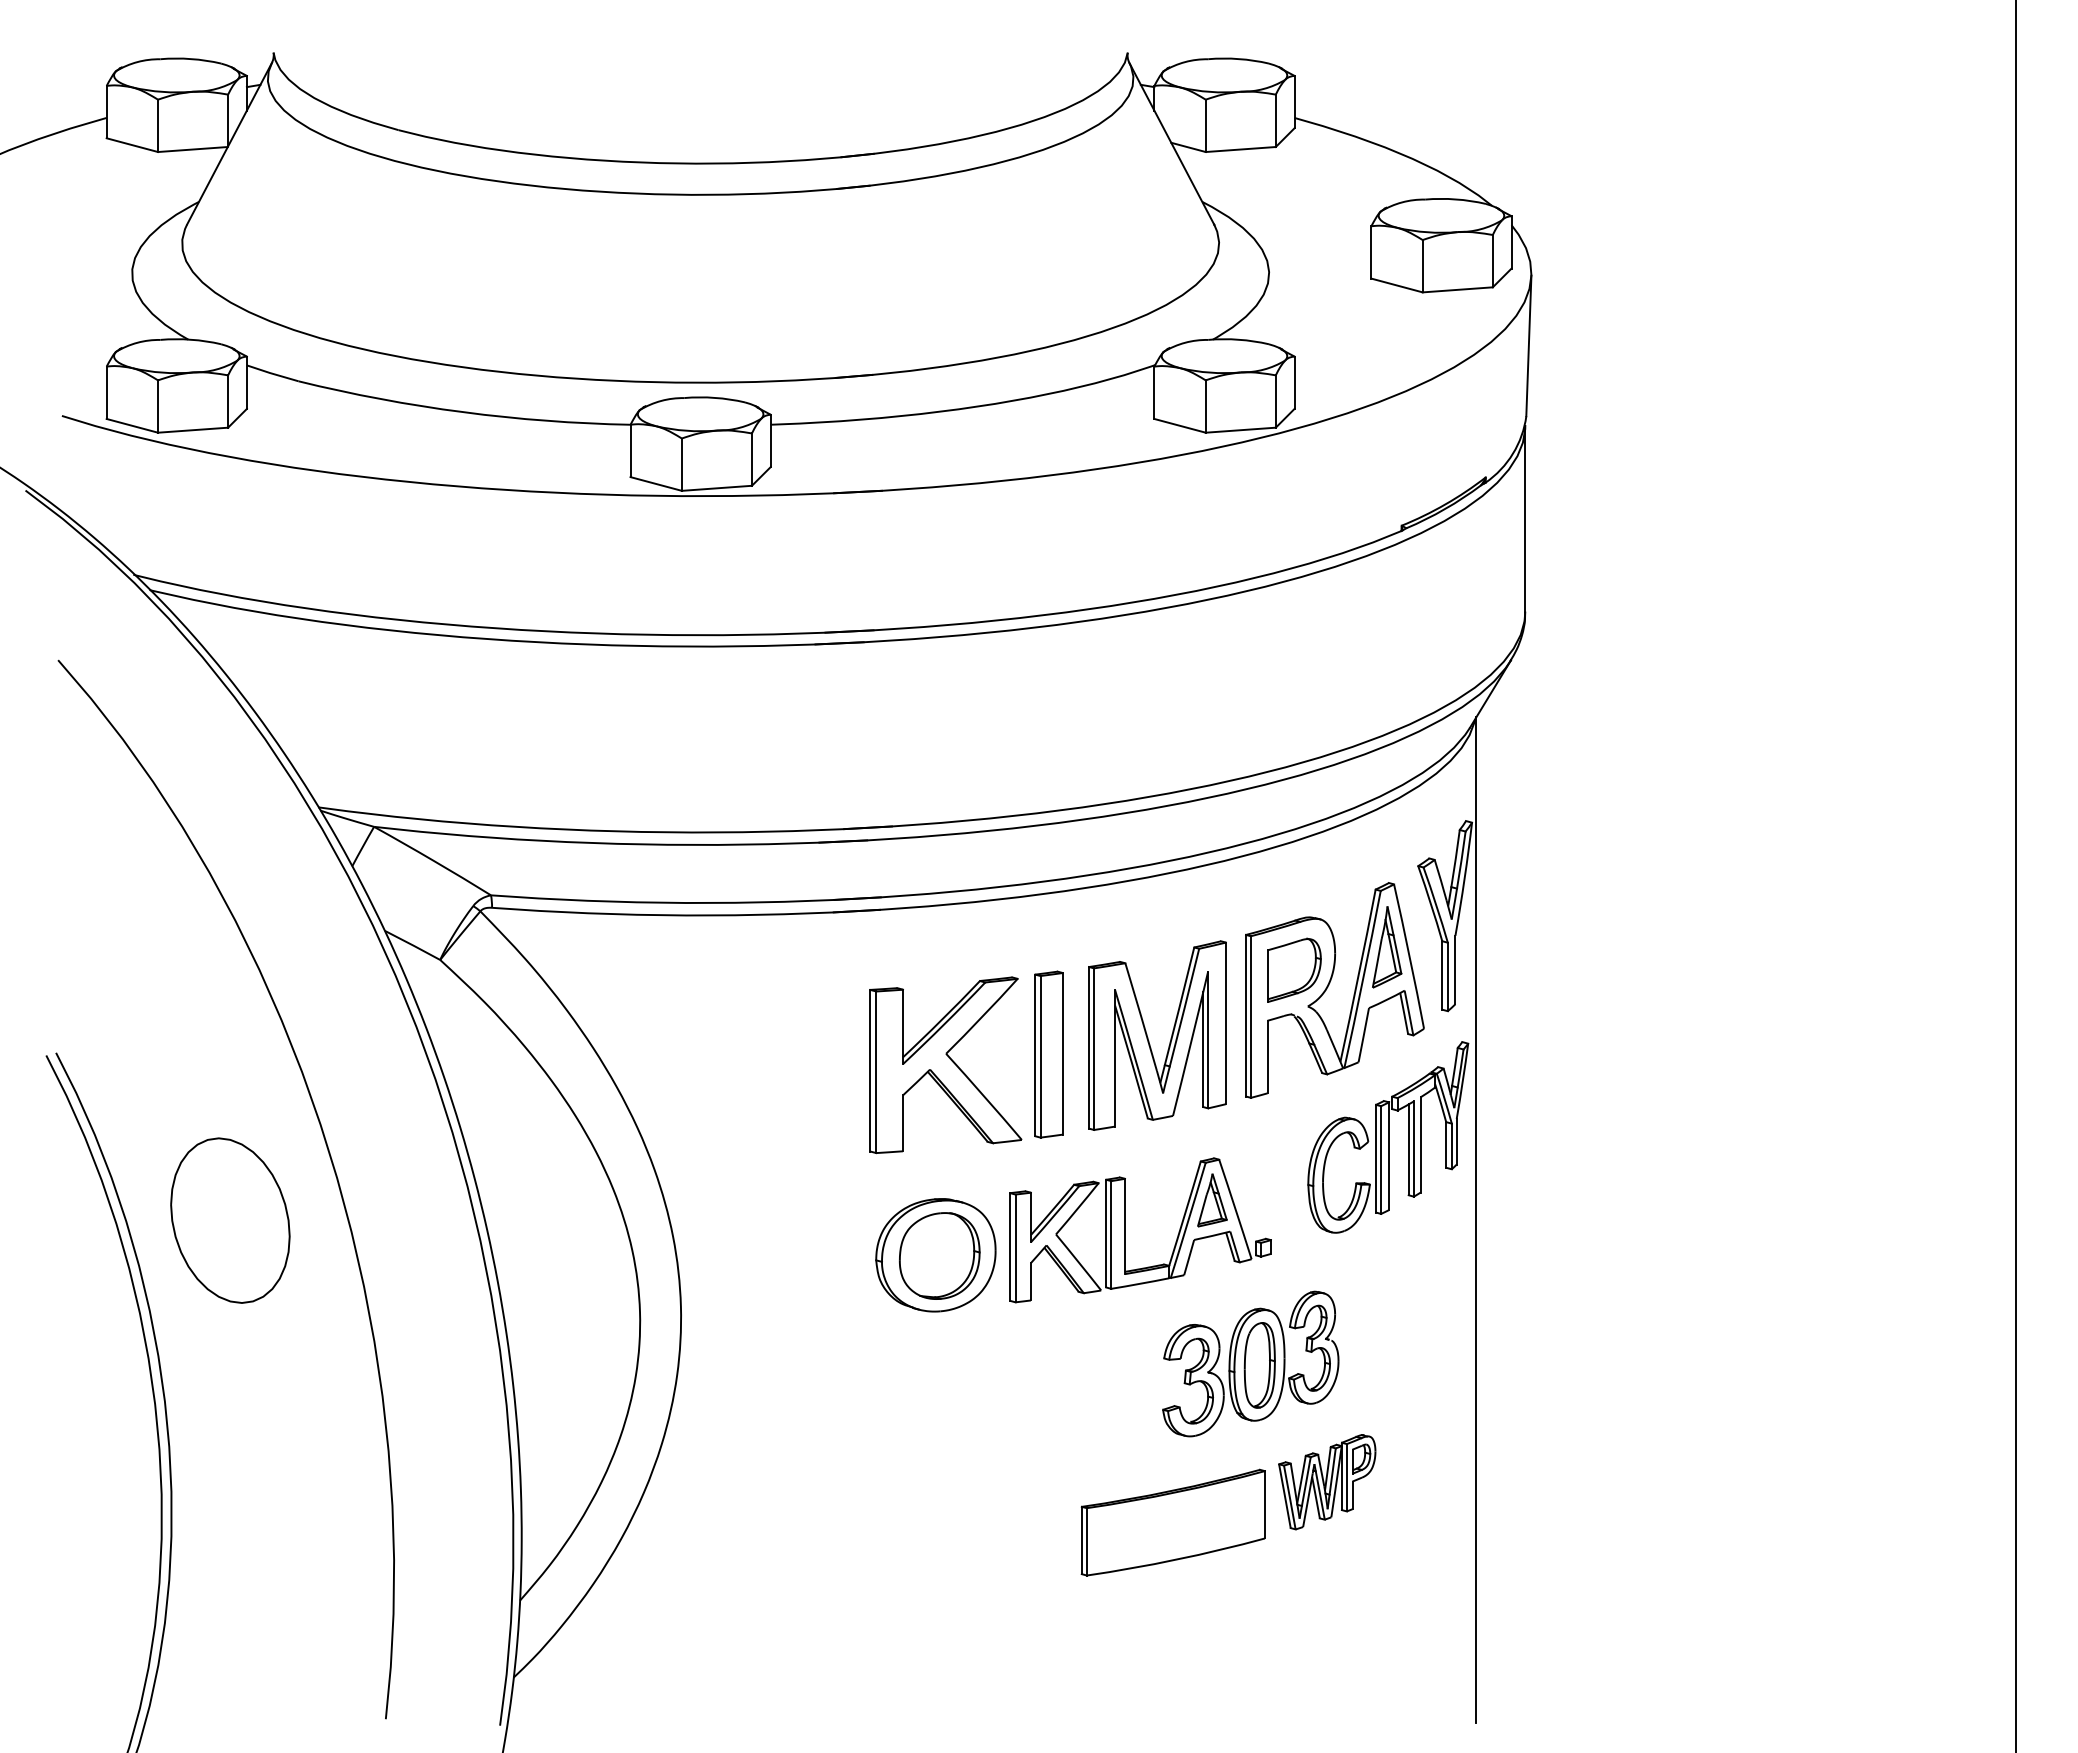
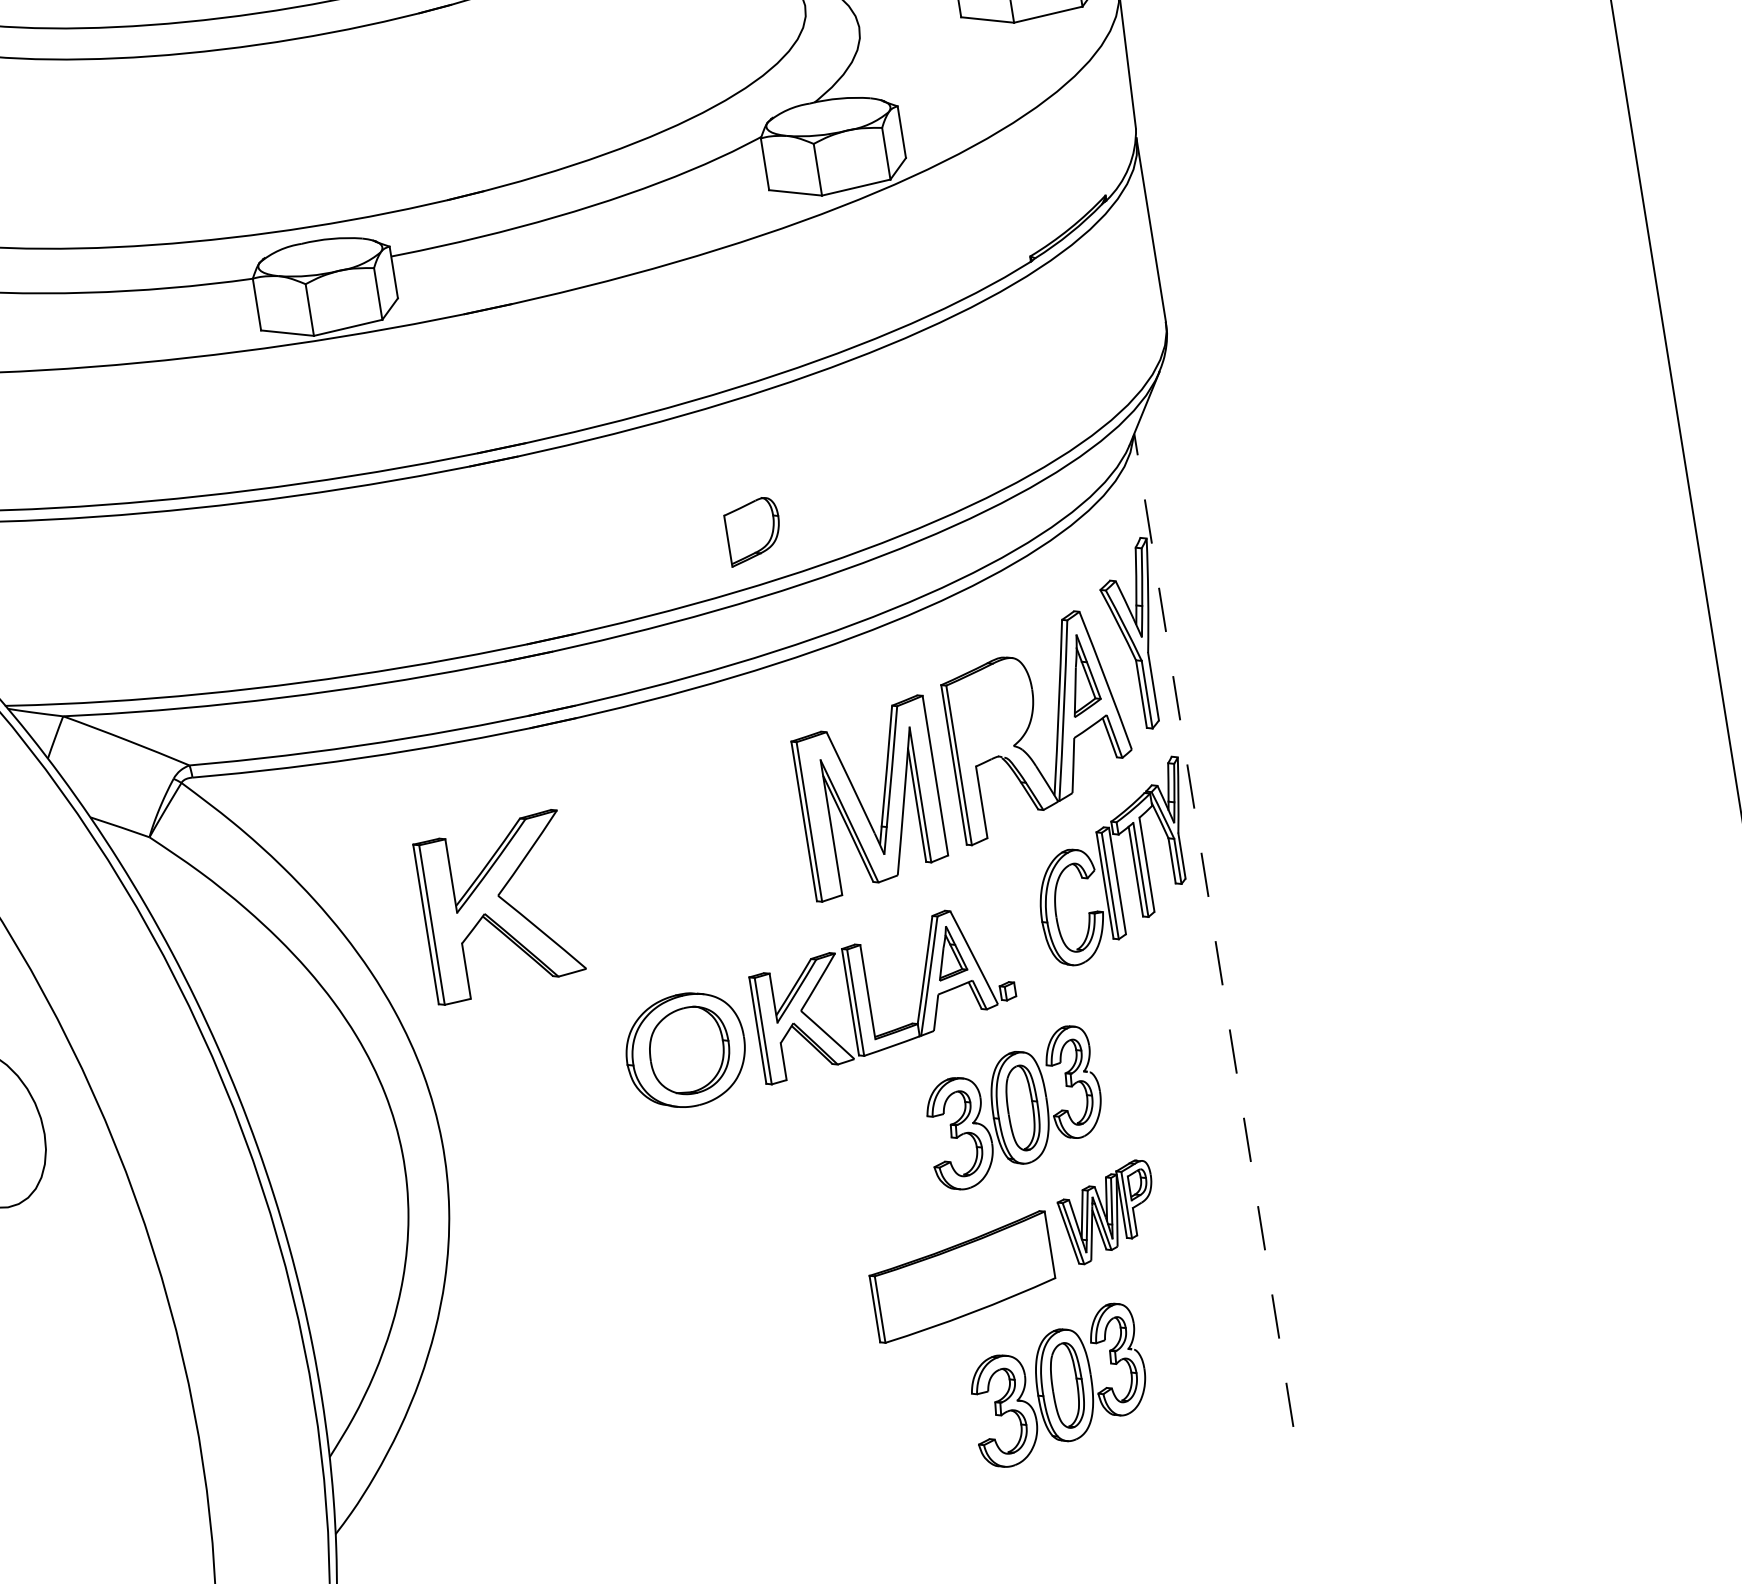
part: (1294, 969) -> (753, 530), moved
part: (1048, 1054) -> (765, 834), removed
part: (945, 1065) -> (499, 907), moved
line: (1476, 1220) -> (1213, 930), solid -> dashed
part: (1250, 1644) -> (1057, 1385), added

